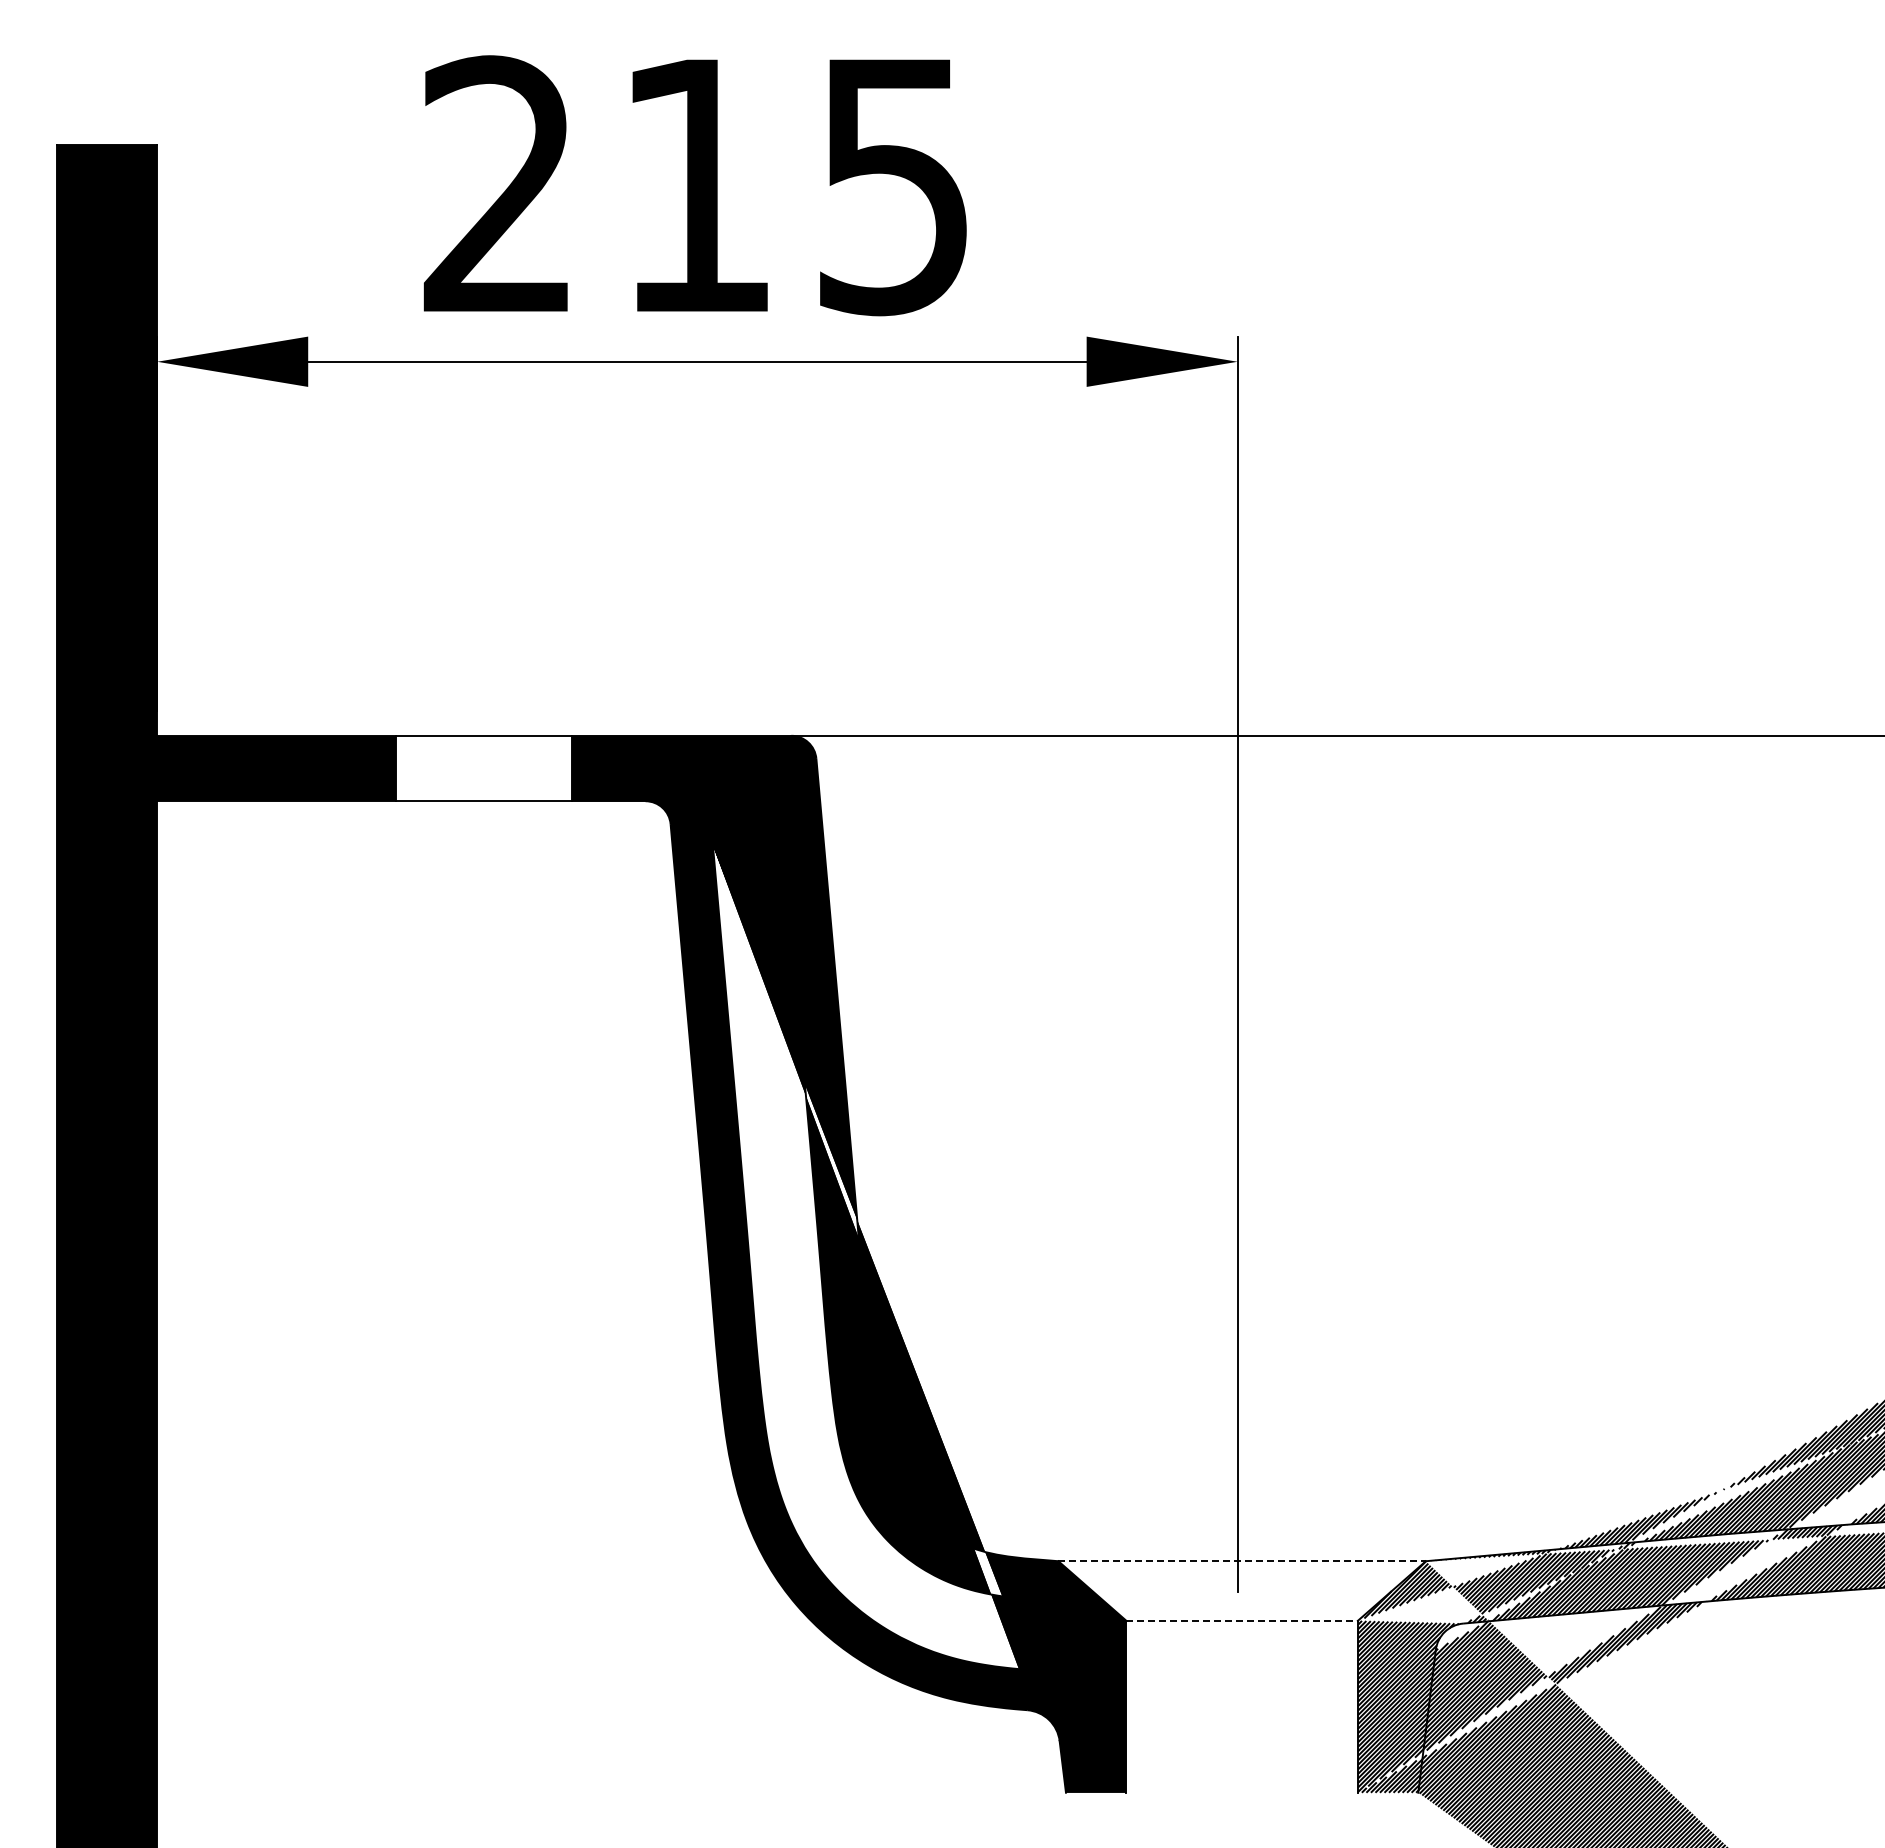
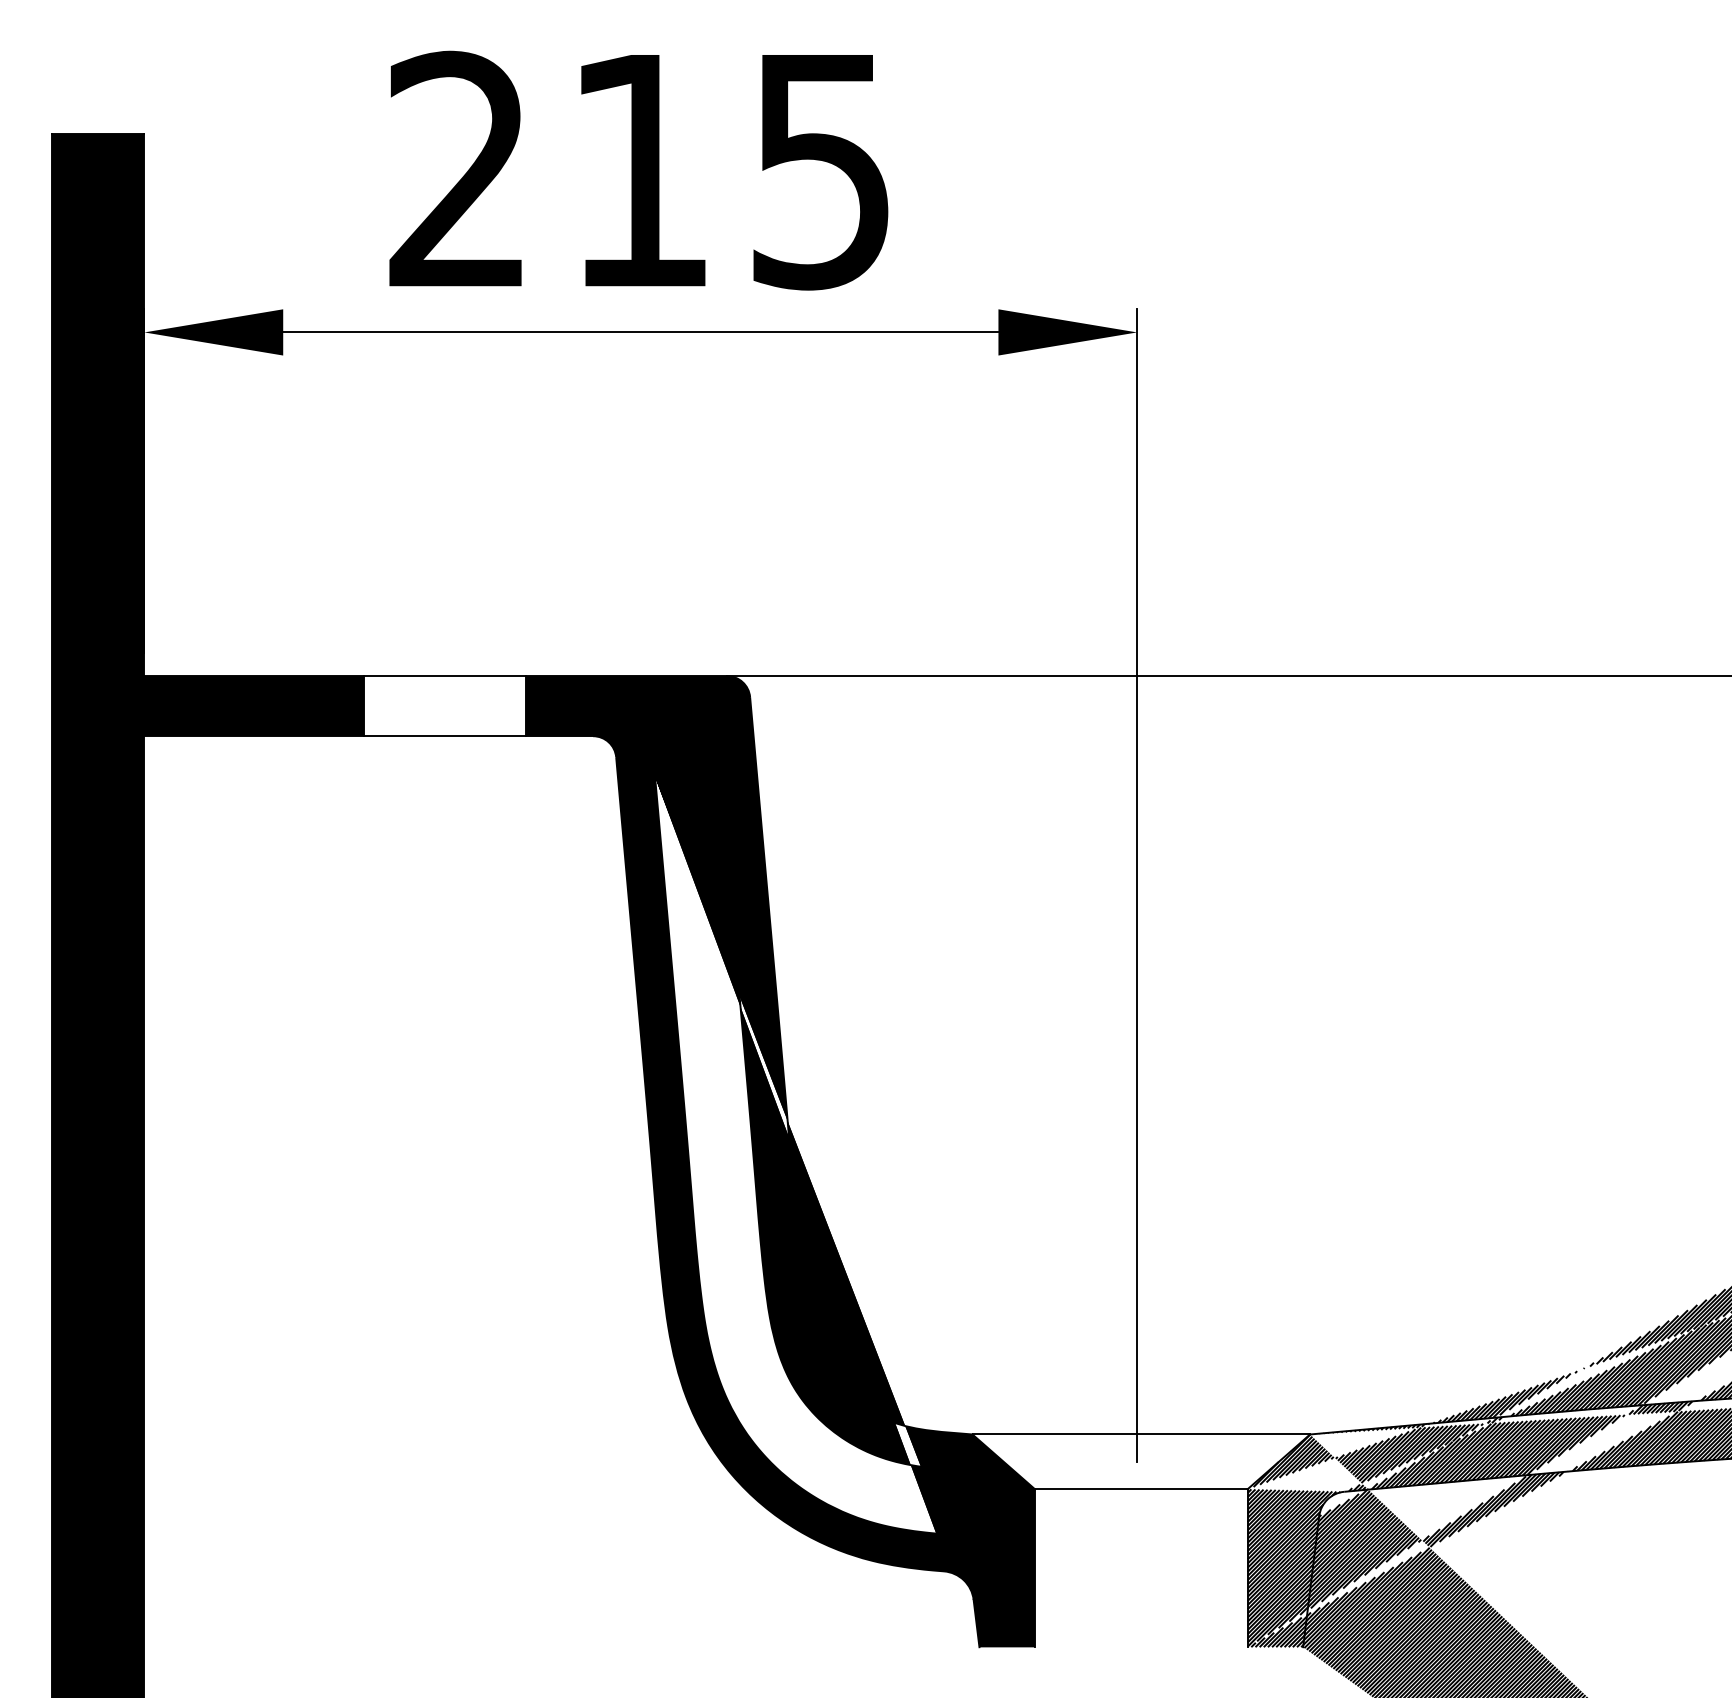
line: (1242, 1561) -> (1141, 1434), dashed -> solid
line: (1242, 1620) -> (1141, 1488), dashed -> solid

